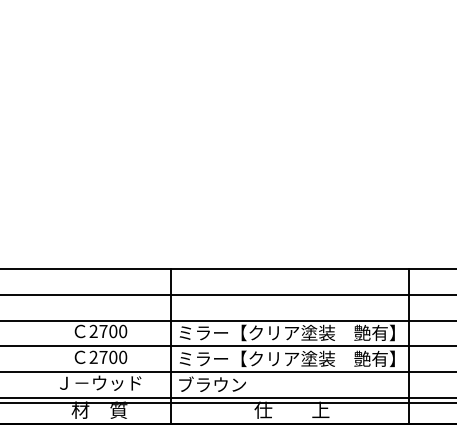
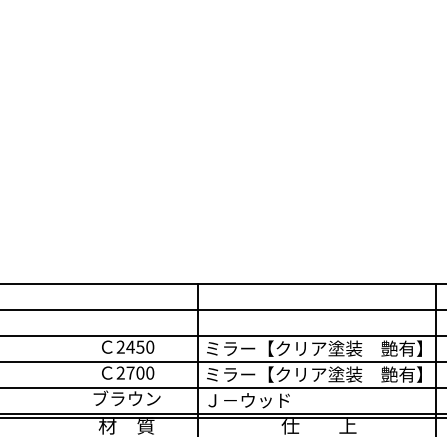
text: (108, 330) -> (135, 346), 2700 -> 2450
text: (100, 382) -> (127, 398), Ｊ－ウッド -> ブラウン
text: (220, 384) -> (247, 400), ブラウン -> Ｊ－ウッド

